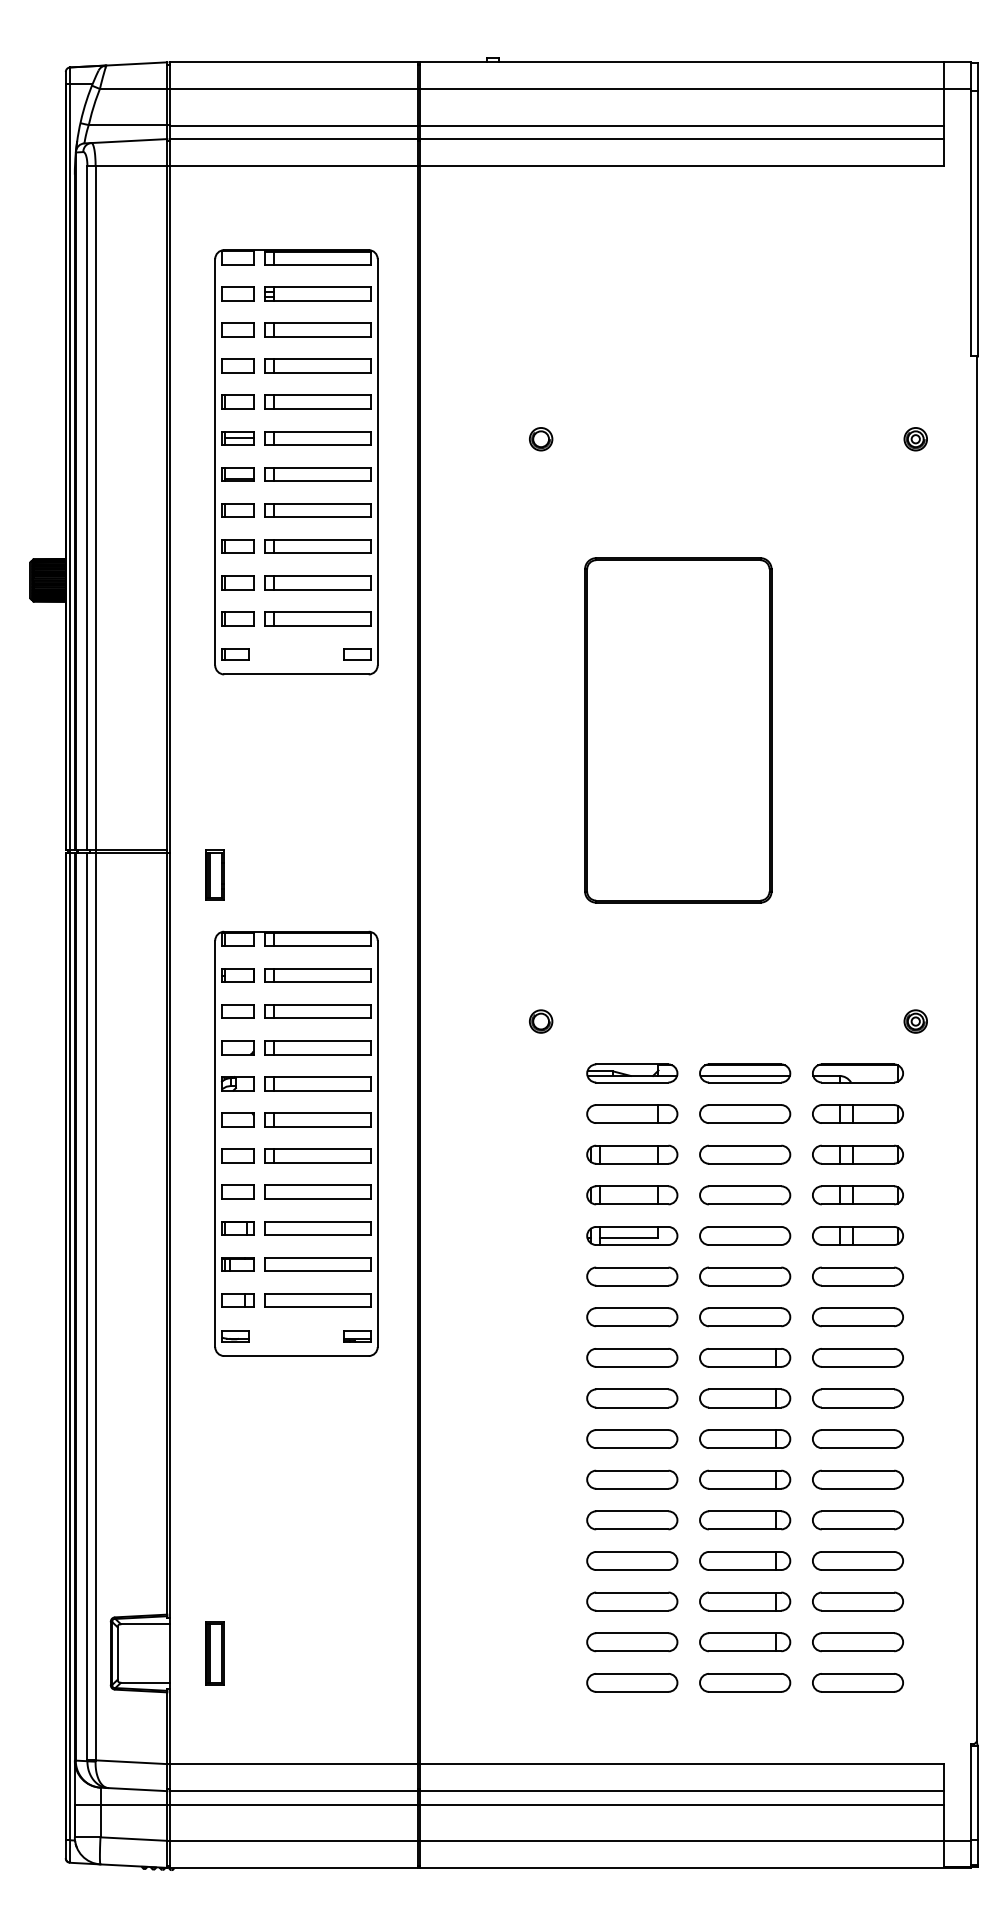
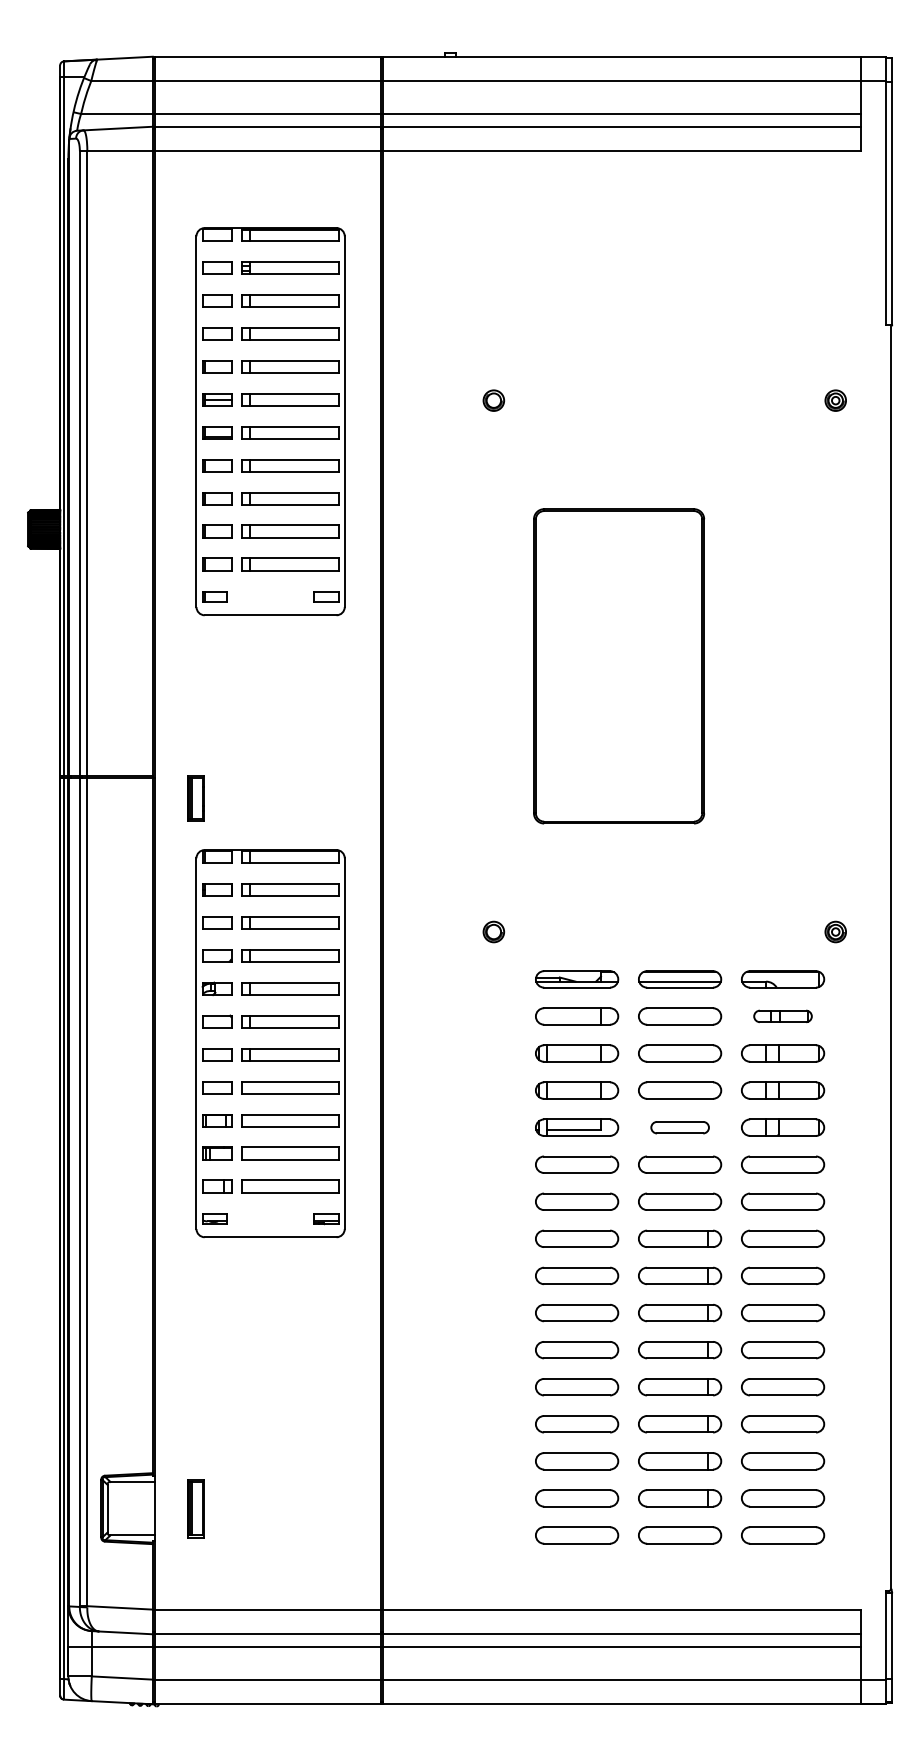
part: (857, 1113) -> (782, 1015), size x0.7
part: (745, 1235) -> (680, 1127), size x0.7

